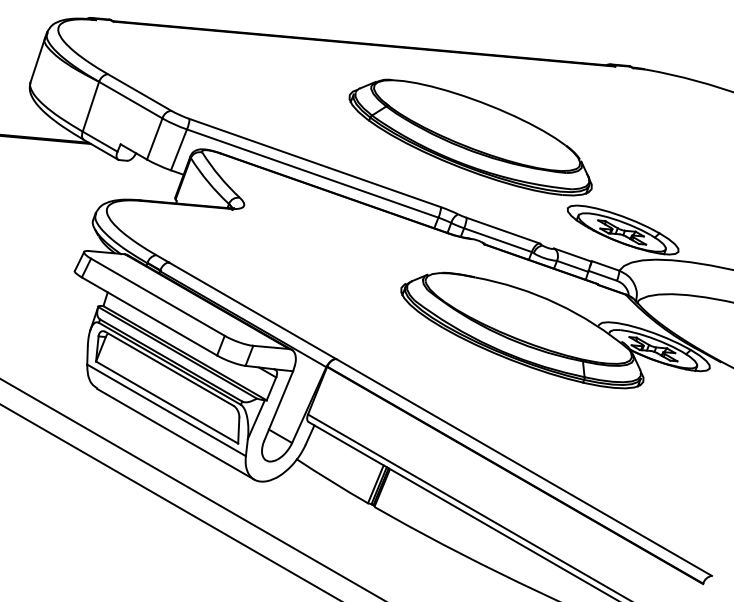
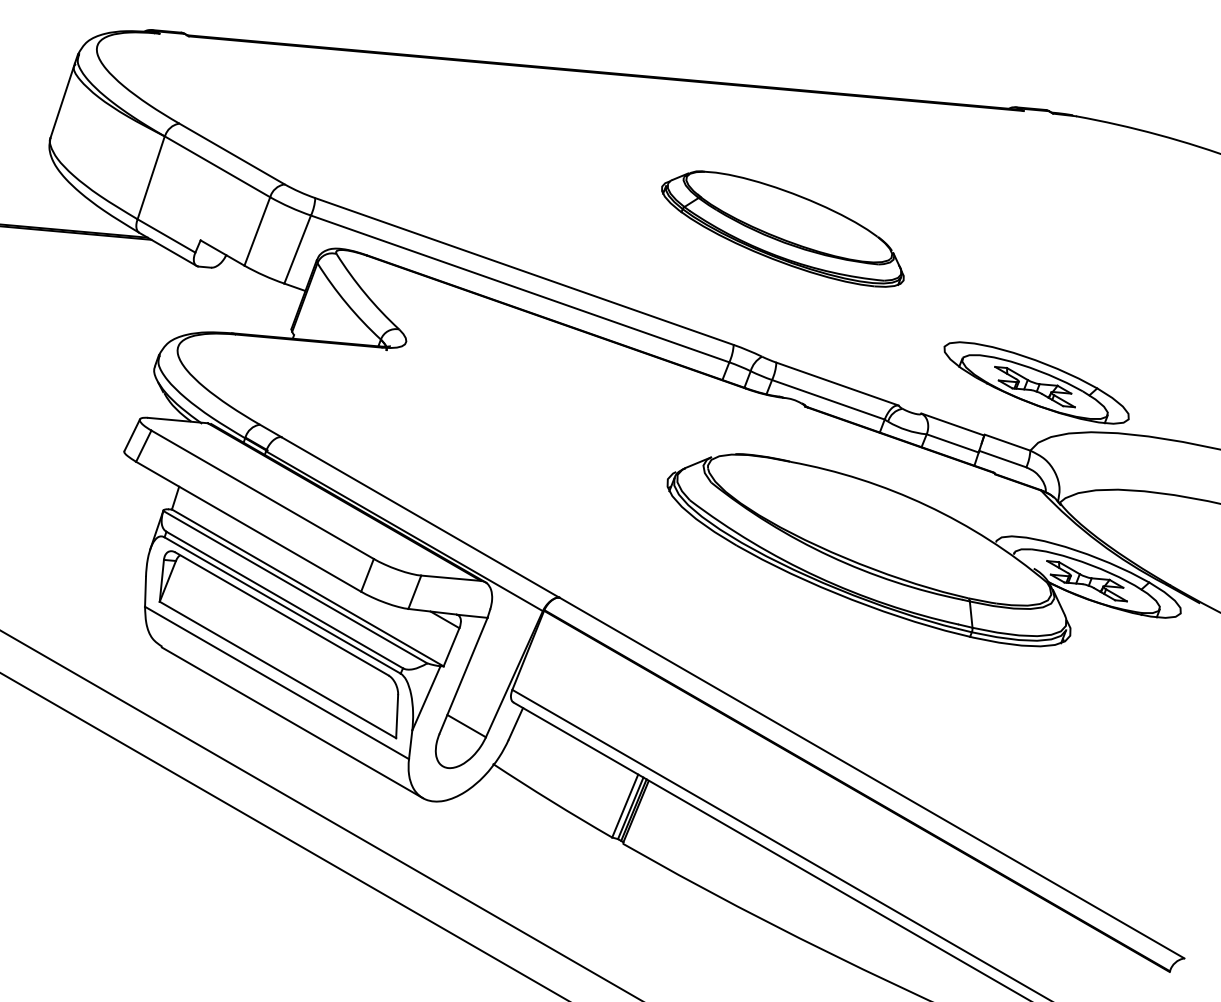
part: (470, 137) -> (782, 228), size x0.6

